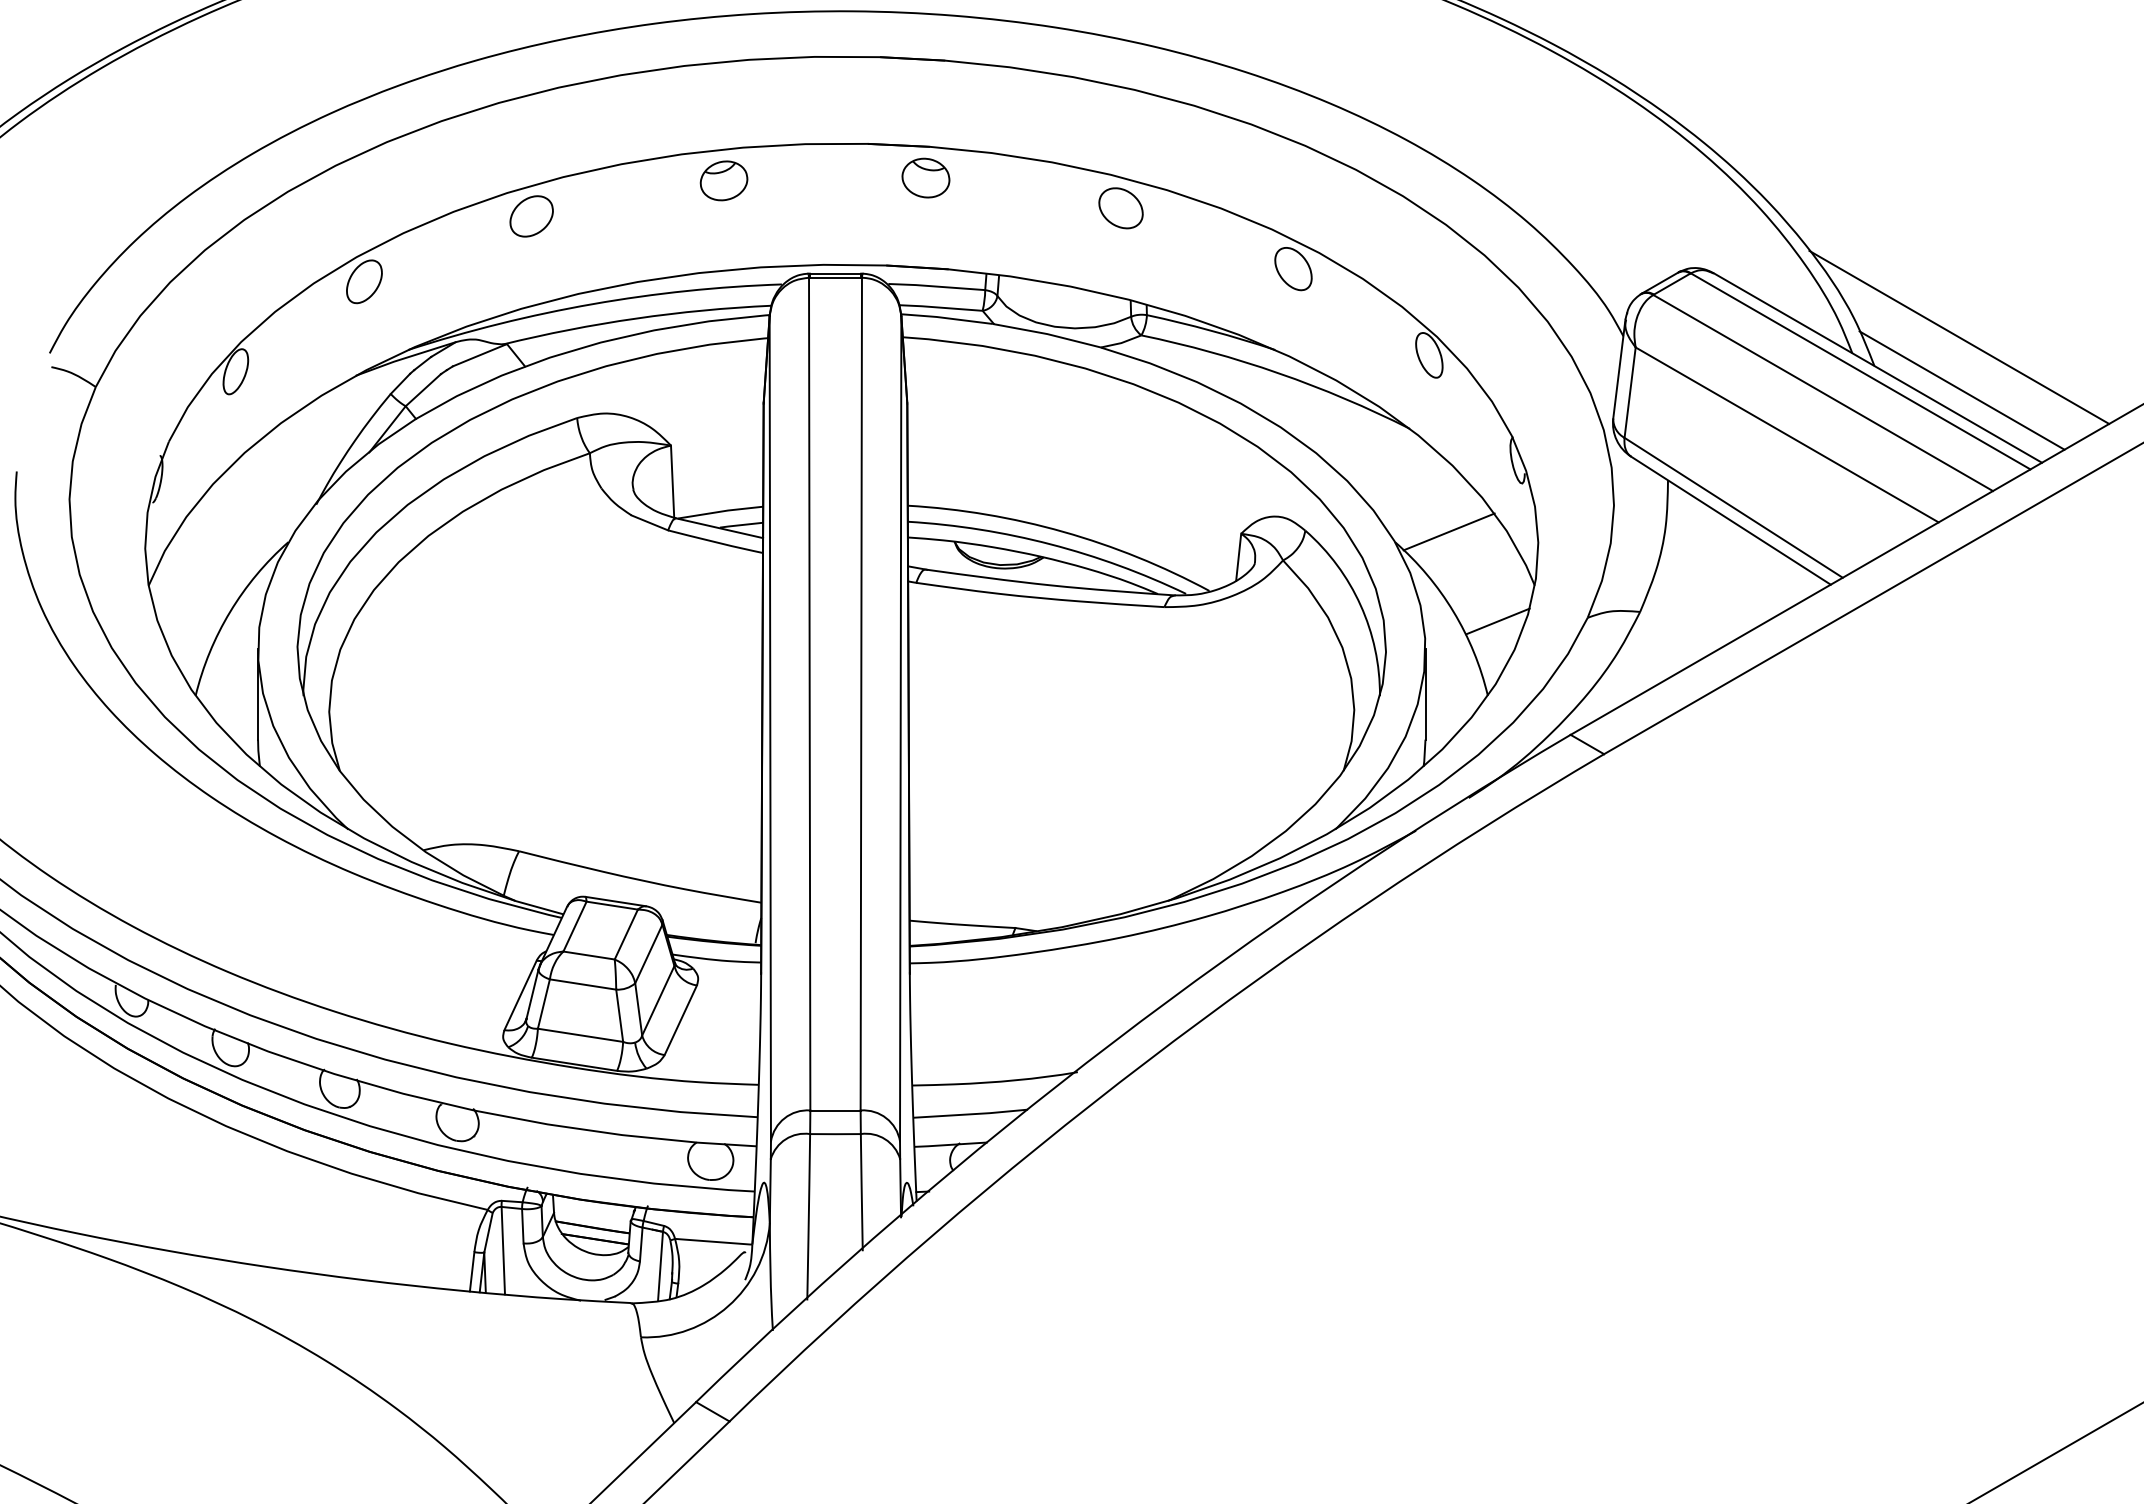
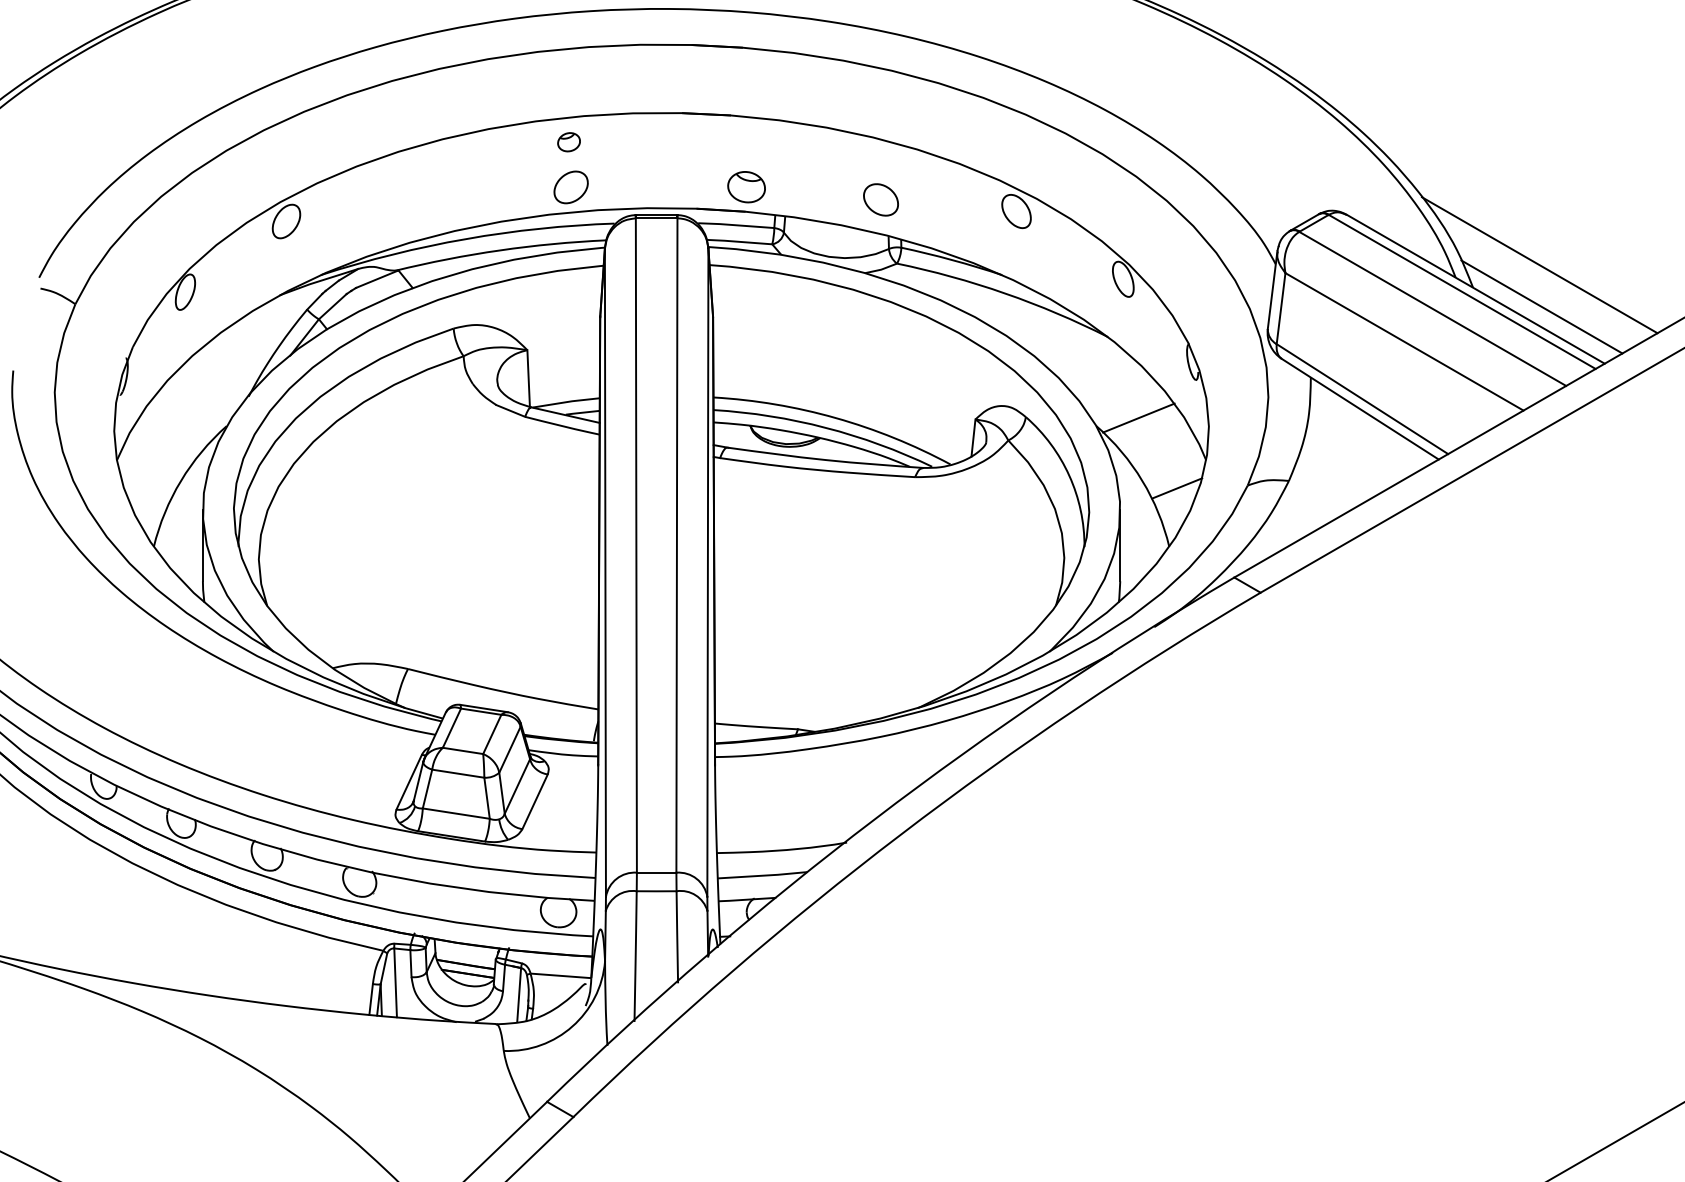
part: (925, 177) -> (746, 186), moved
part: (723, 180) -> (568, 141), size x0.6
part: (1120, 208) -> (880, 200), moved
part: (531, 216) -> (571, 187), moved

